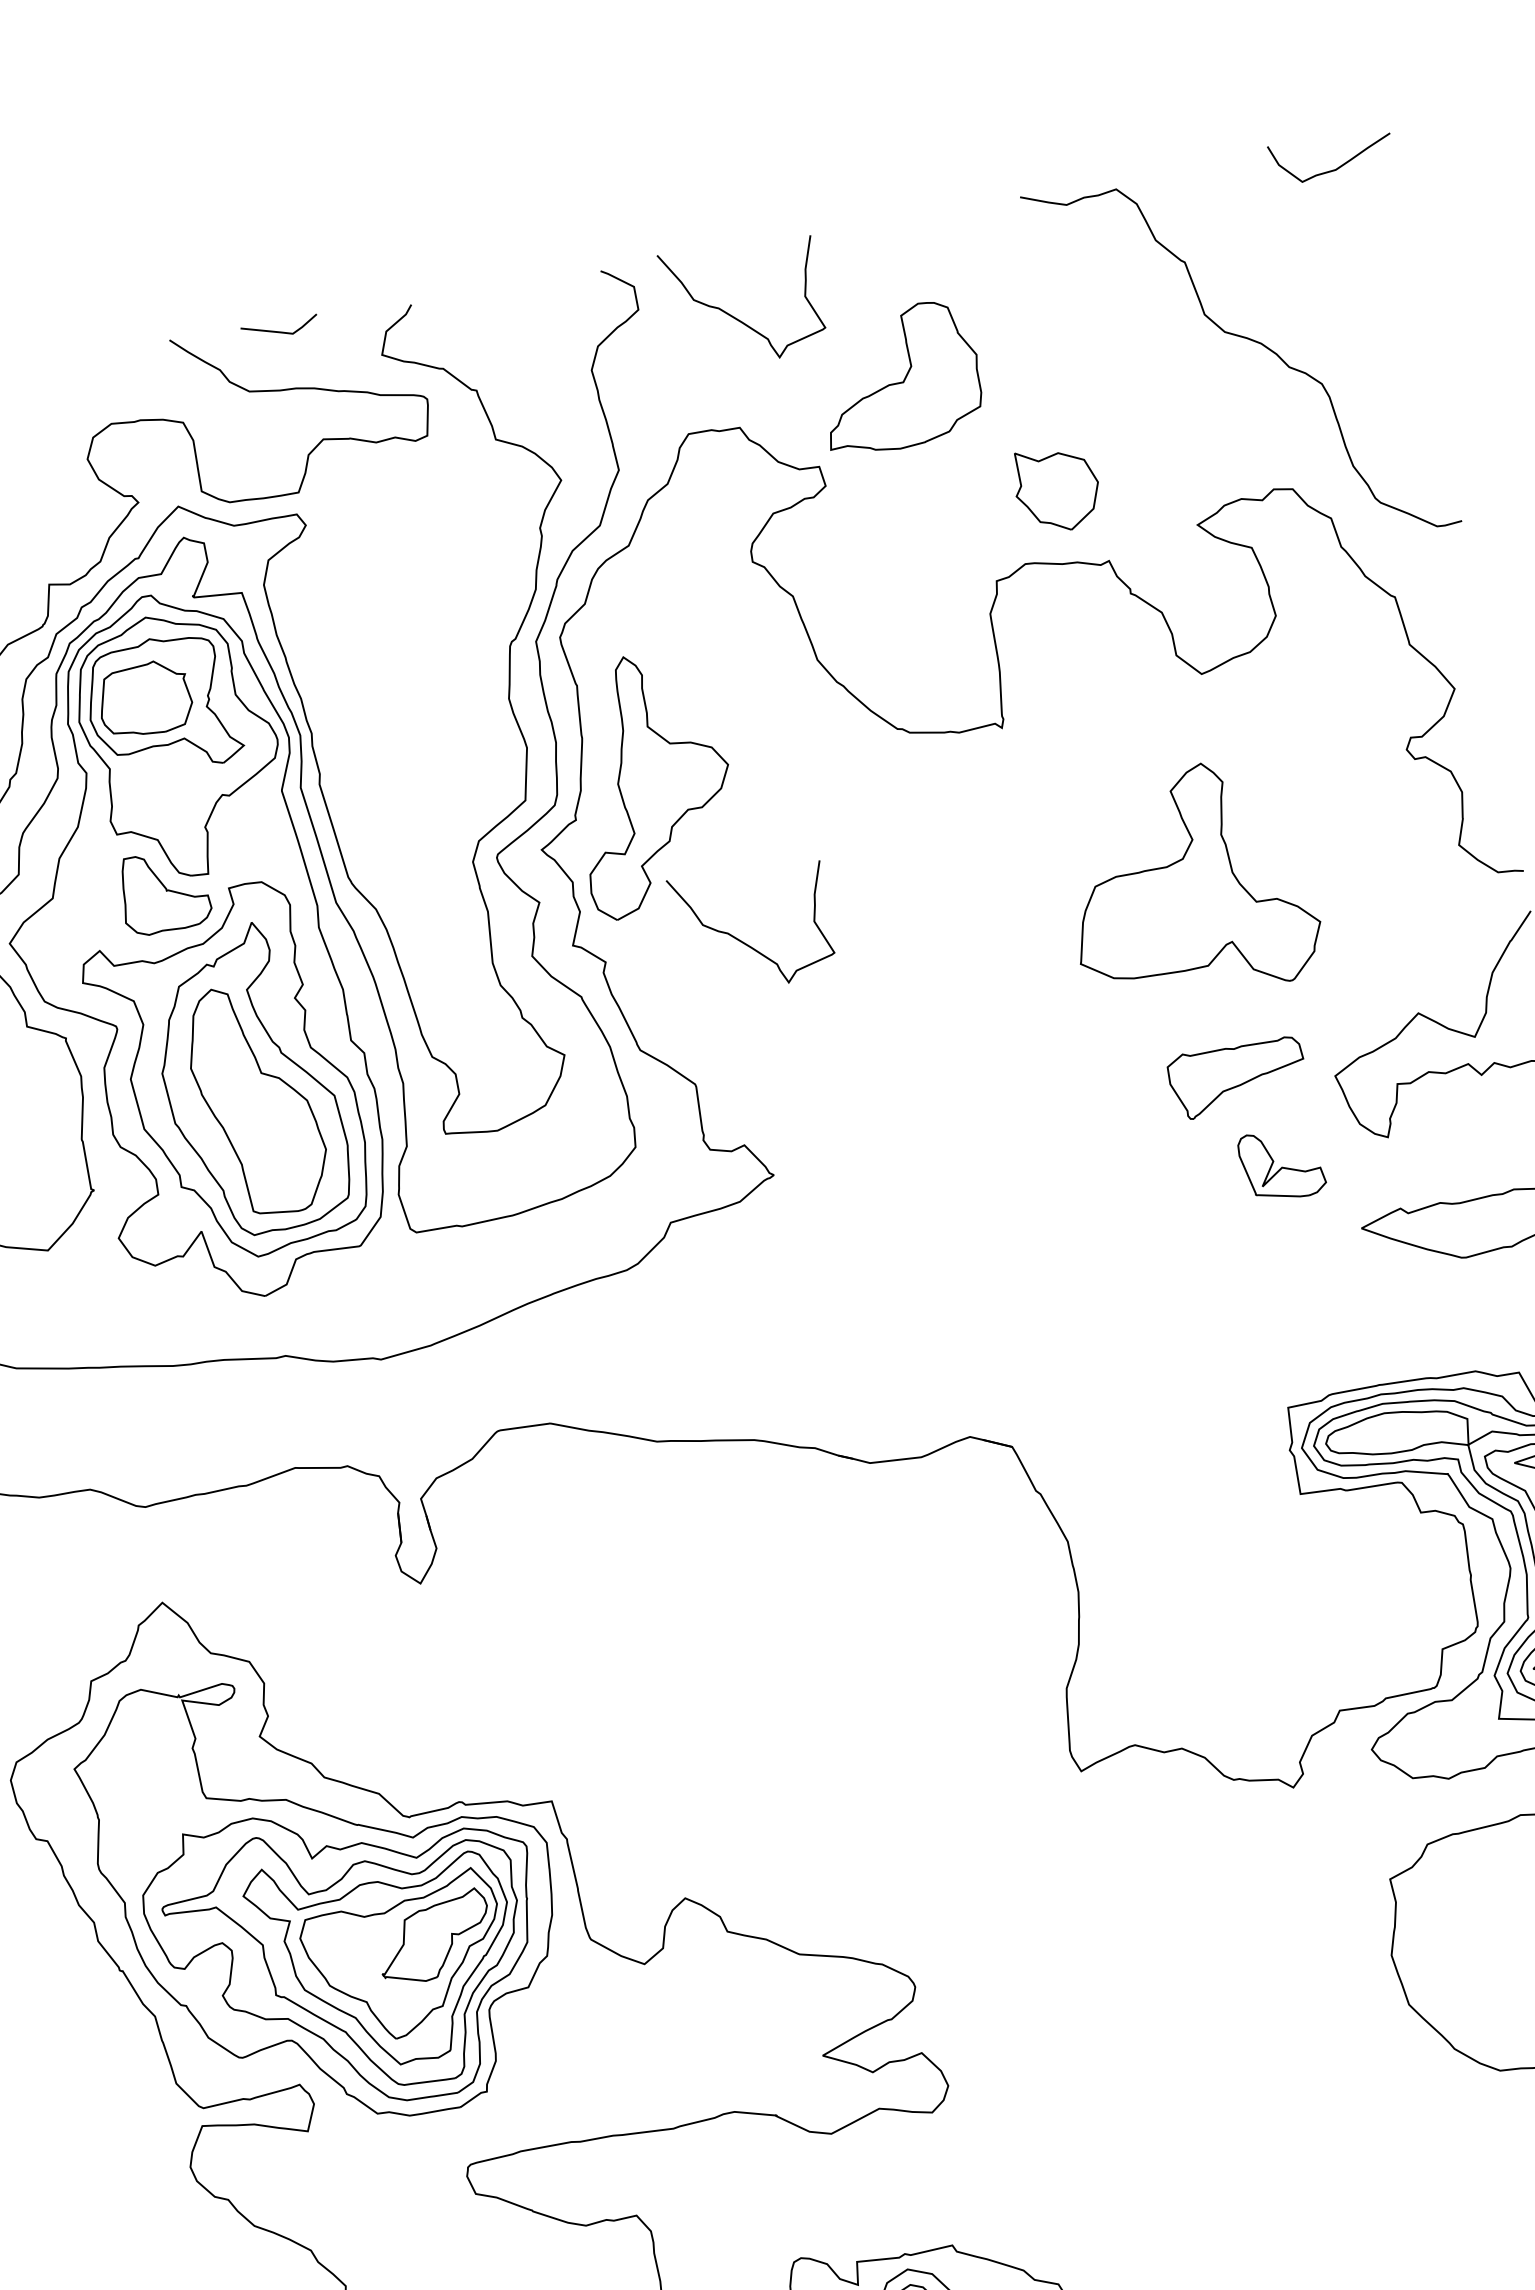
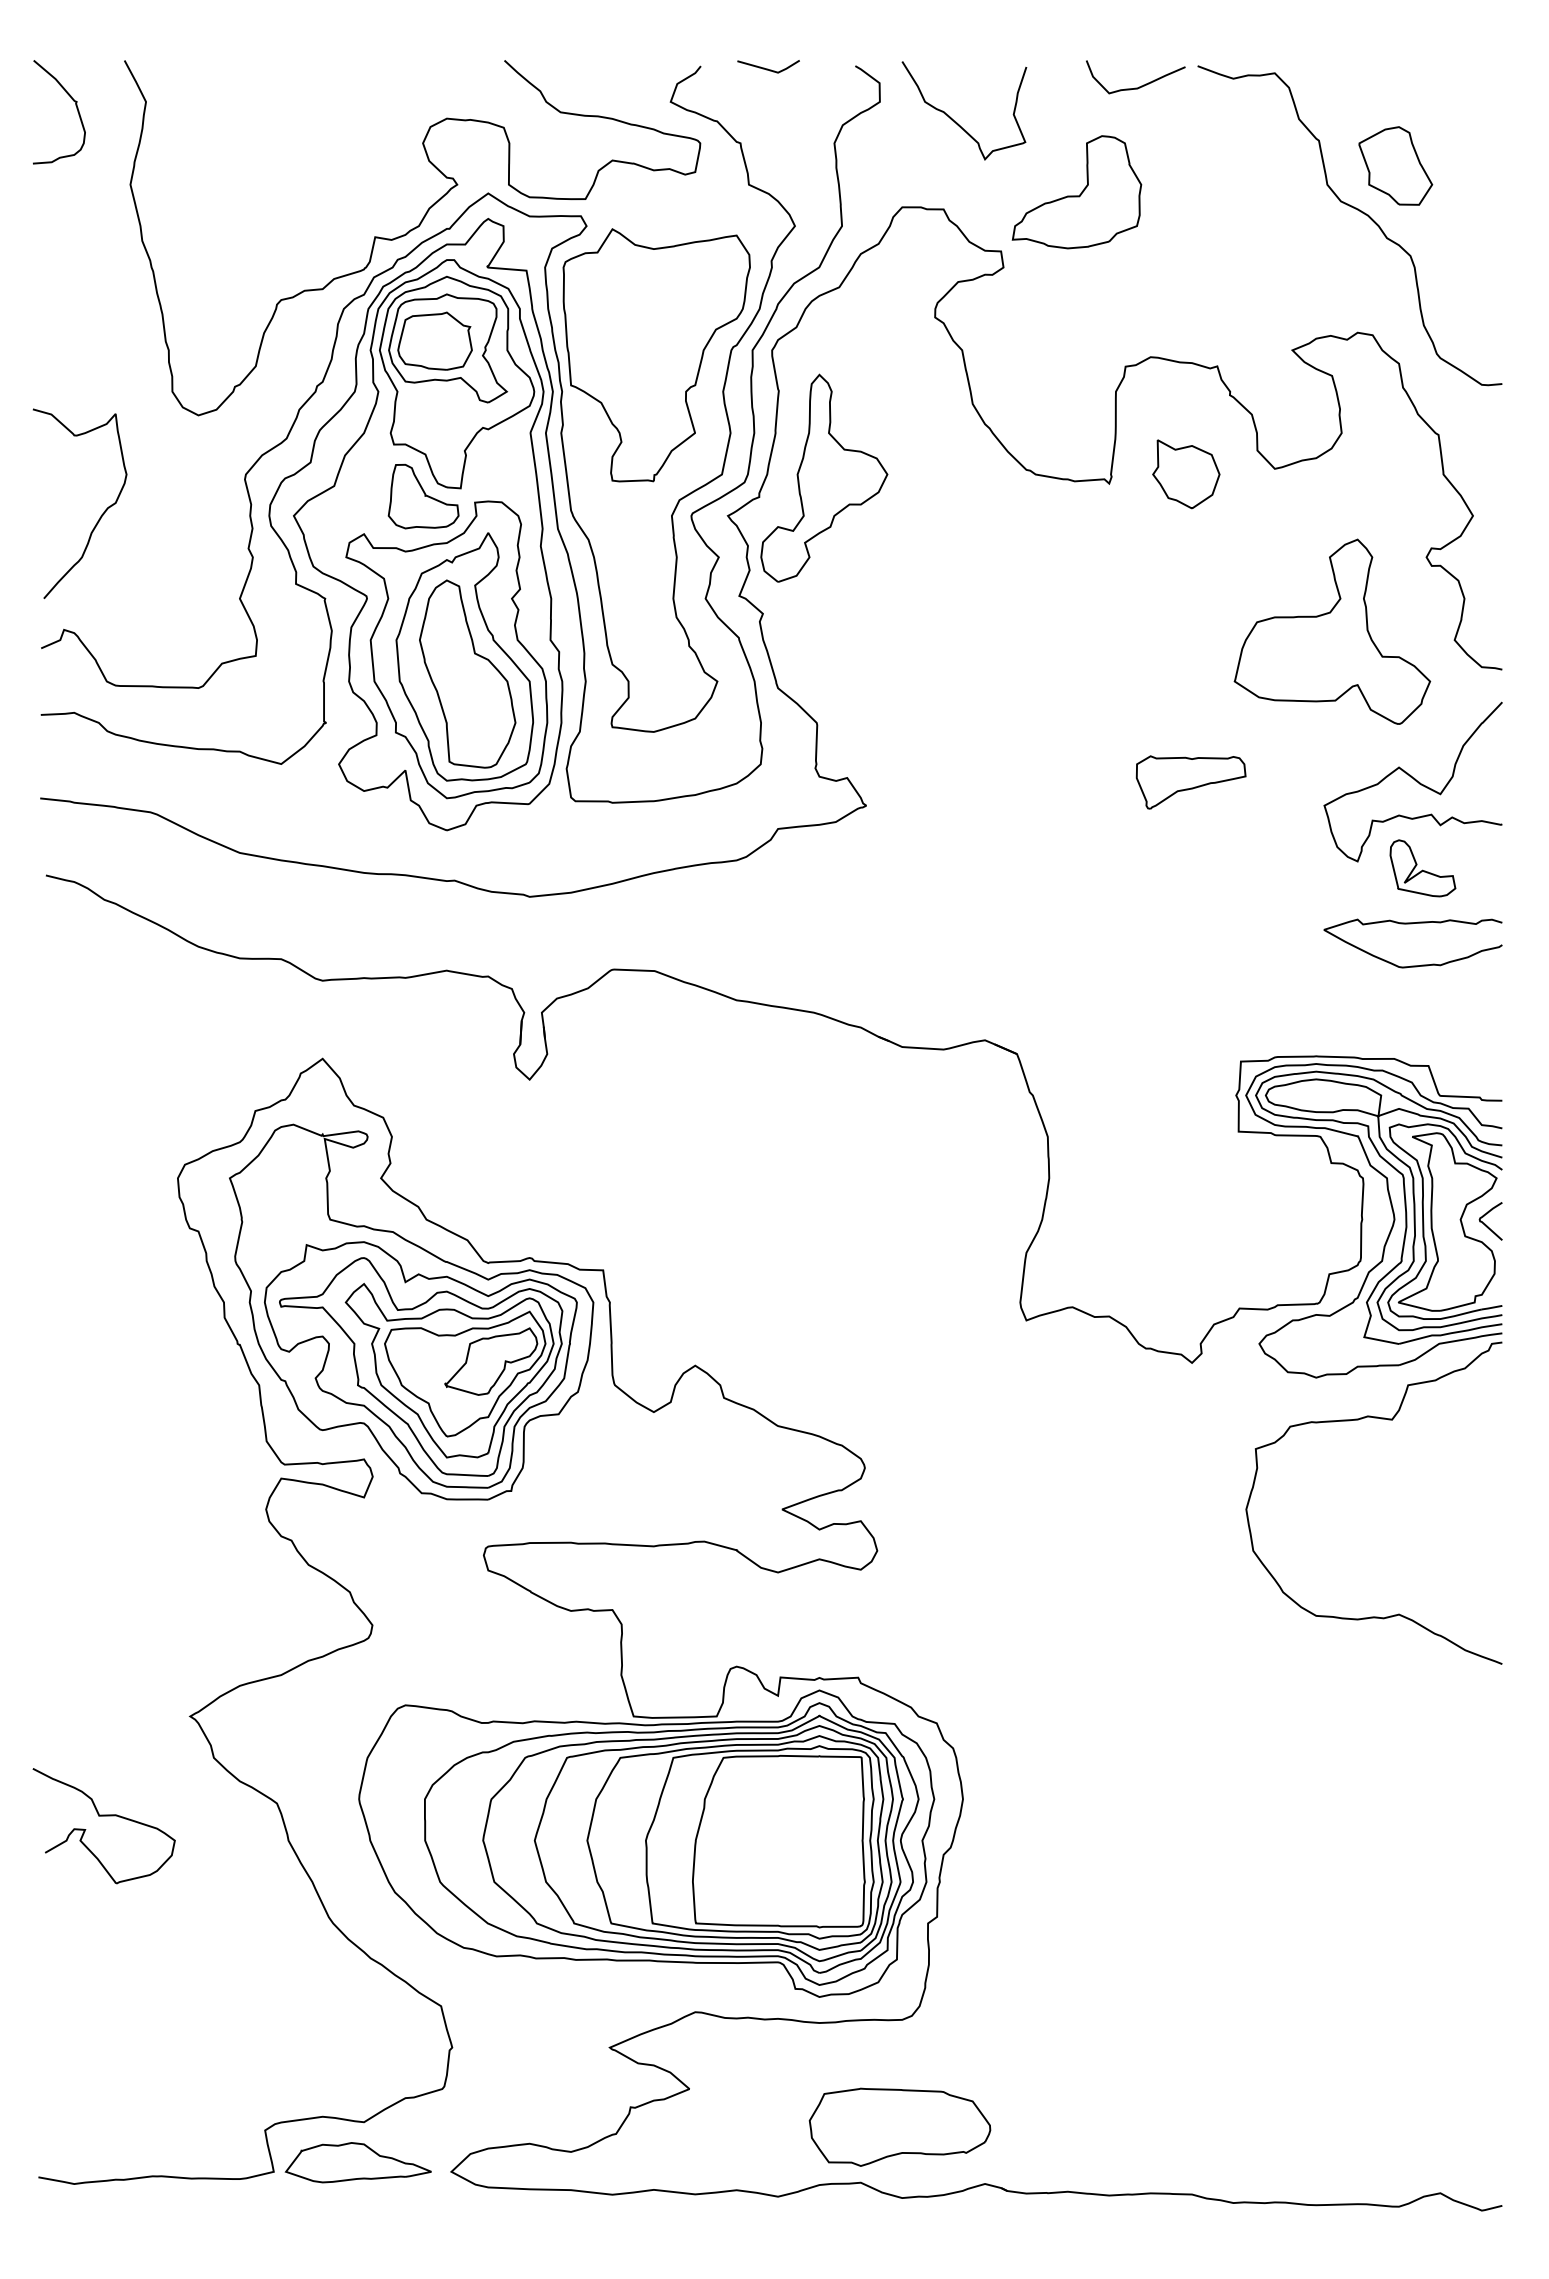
curve: (1337, 166) -> (1139, 86), moved
part: (1283, 276) -> (1395, 165), added
line: (280, 330) -> (768, 68), moved
part: (1057, 489) -> (1186, 474), moved
part: (419, 668) -> (656, 355), added
part: (1189, 881) -> (1332, 631), moved
curve: (745, 942) -> (876, 617), removed
part: (1237, 1078) -> (1190, 782), moved
part: (1281, 1164) -> (1422, 868), moved

